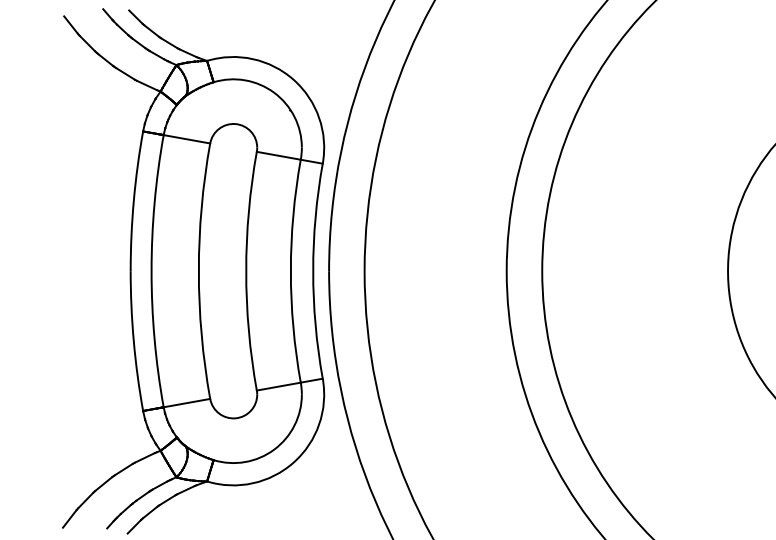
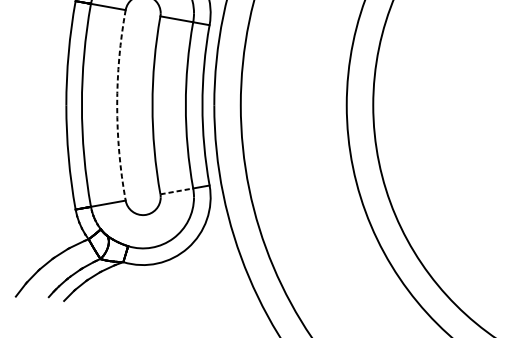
arc: (198, 271) -> (116, 105), solid -> dashed
line: (279, 386) -> (177, 191), solid -> dashed

